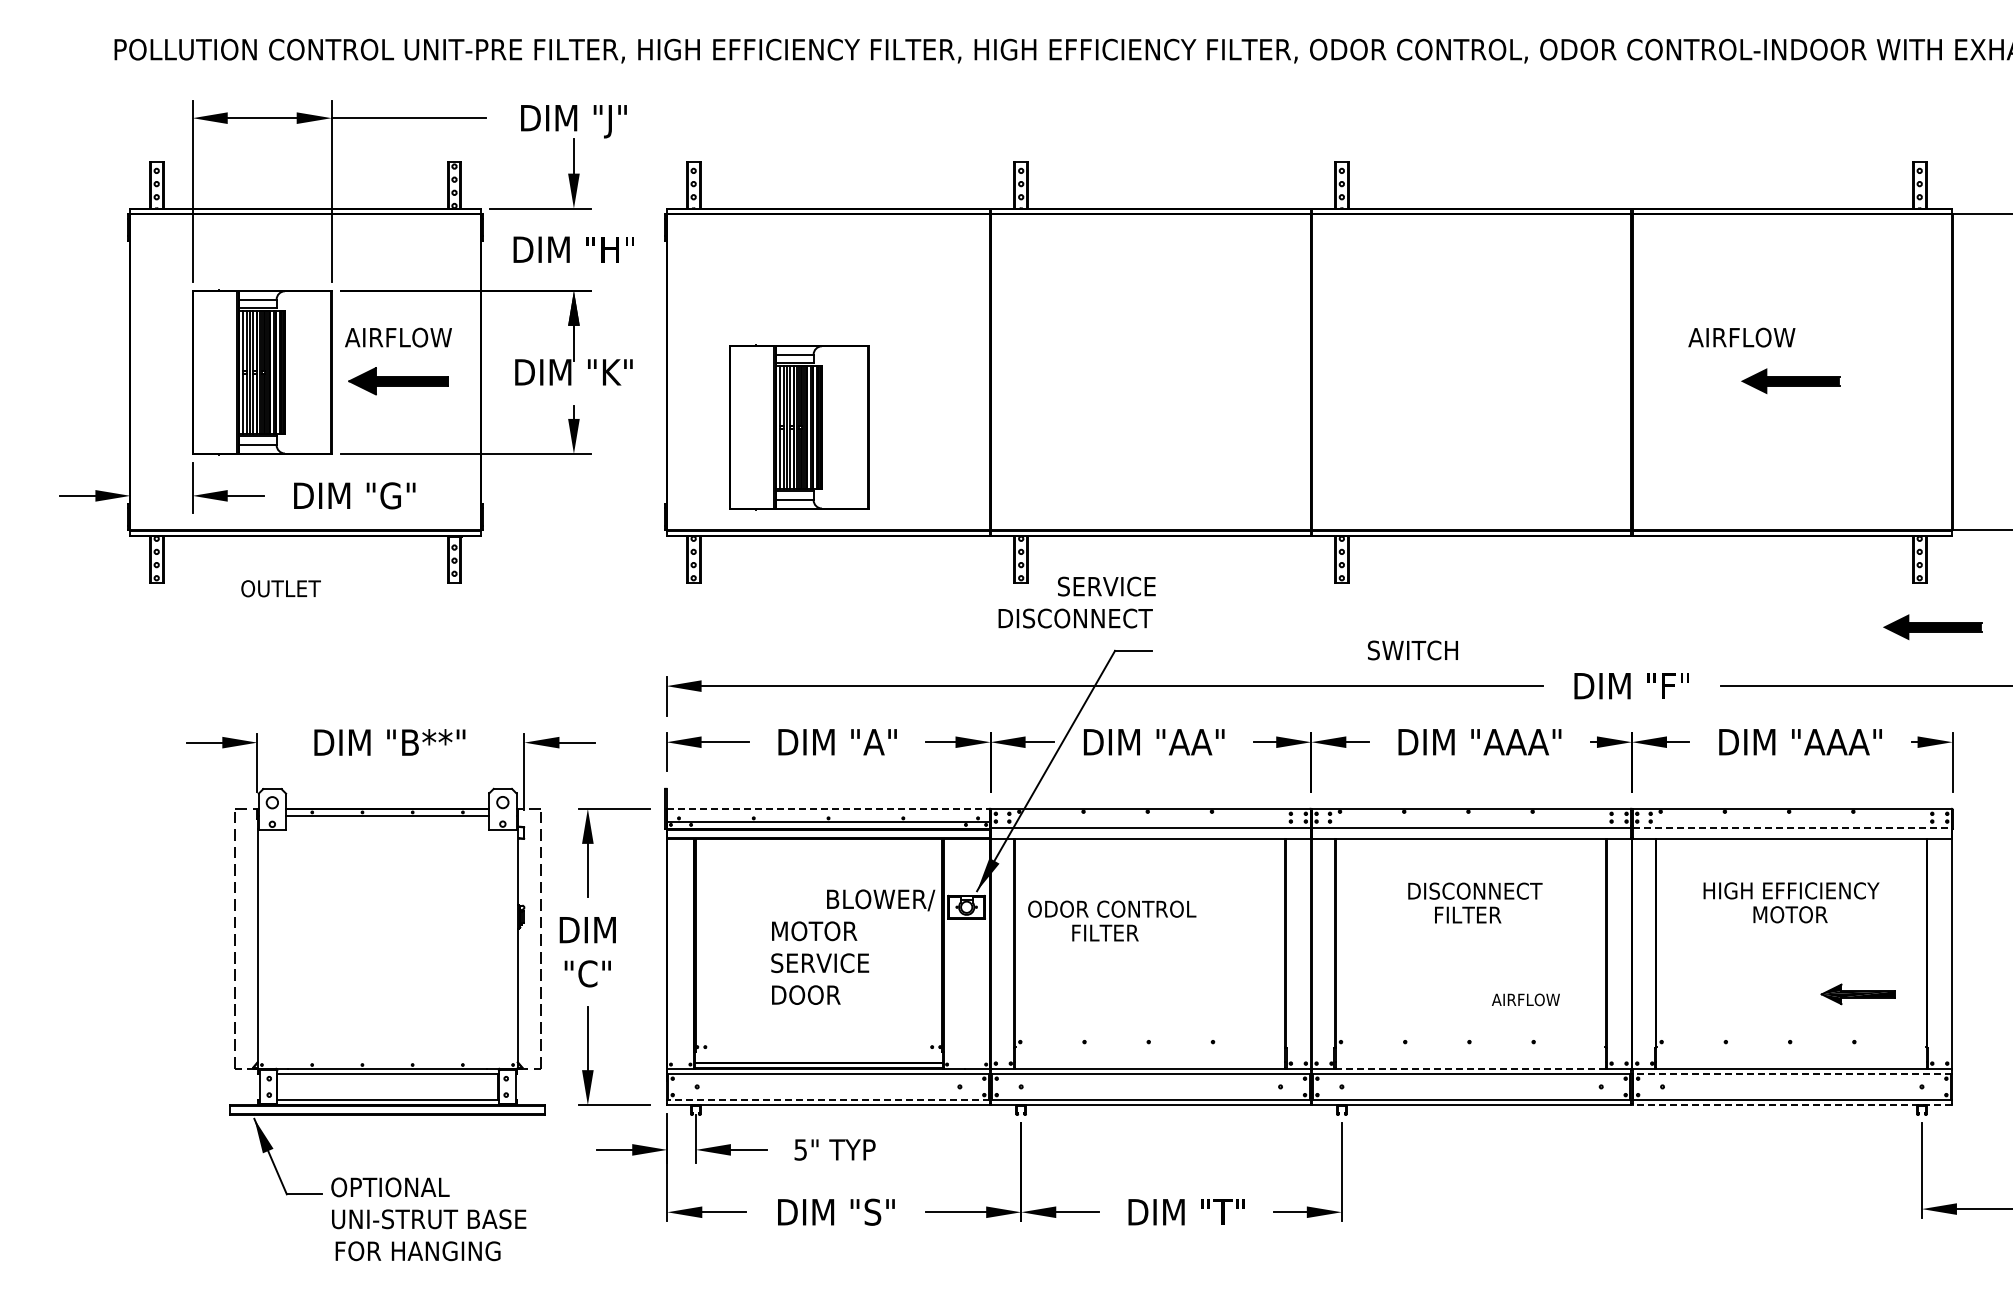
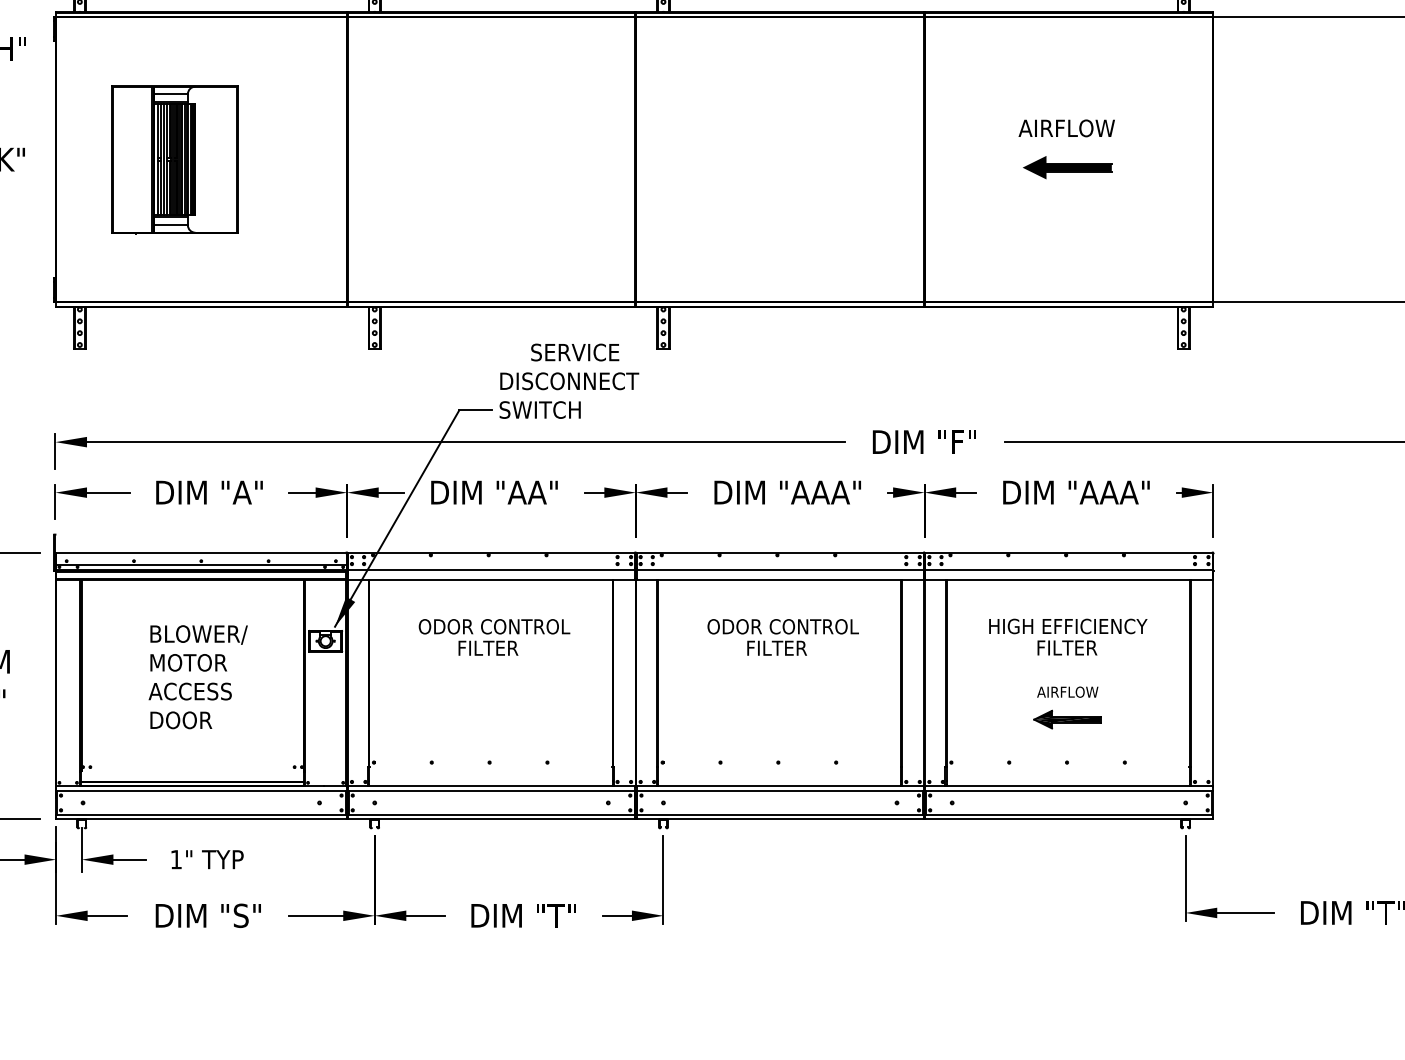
text: (1741, 337) -> (1066, 128), moved
part: (799, 427) -> (175, 159), moved
text: (1106, 586) -> (574, 352), moved
text: (1075, 618) -> (569, 381), moved
part: (1932, 626) -> (1195, 388), removed
text: (1412, 650) -> (539, 410), moved
line: (829, 808) -> (202, 552), dashed -> solid
line: (1792, 827) -> (1069, 569), dashed -> solid
text: (1474, 890) -> (782, 626), DISCONNECT -> ODOR CONTROL
text: (881, 900) -> (199, 635), moved
text: (1790, 914) -> (1067, 647), MOTOR -> FILTER
text: (1112, 920) -> (494, 636), moved
text: (819, 963) -> (193, 691), SERVICE -> ACCESS
part: (1857, 994) -> (1066, 719), moved
text: (1525, 999) -> (1067, 691), moved
line: (1470, 1068) -> (779, 786), dashed -> solid
line: (1792, 1073) -> (1069, 790), dashed -> solid
line: (828, 1100) -> (201, 815), dashed -> solid
line: (1792, 1105) -> (1069, 819), dashed -> solid
text: (800, 1149) -> (176, 859), 5" -> 1"

